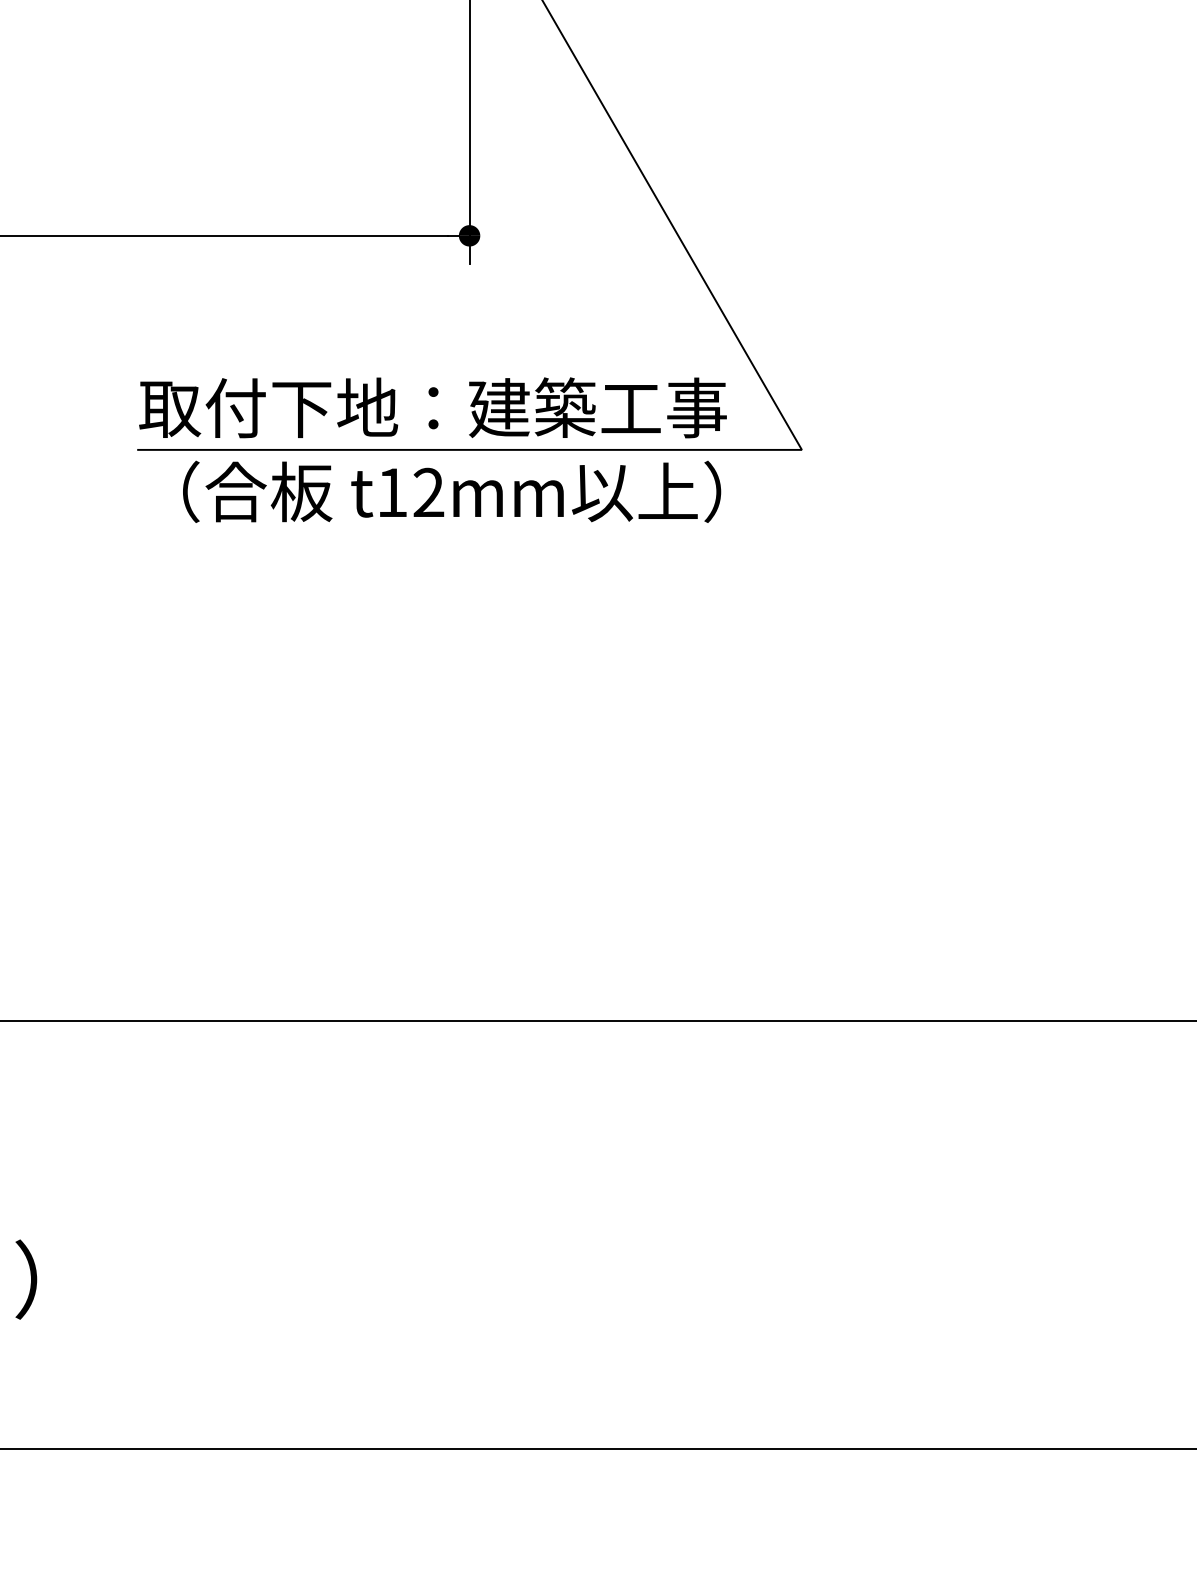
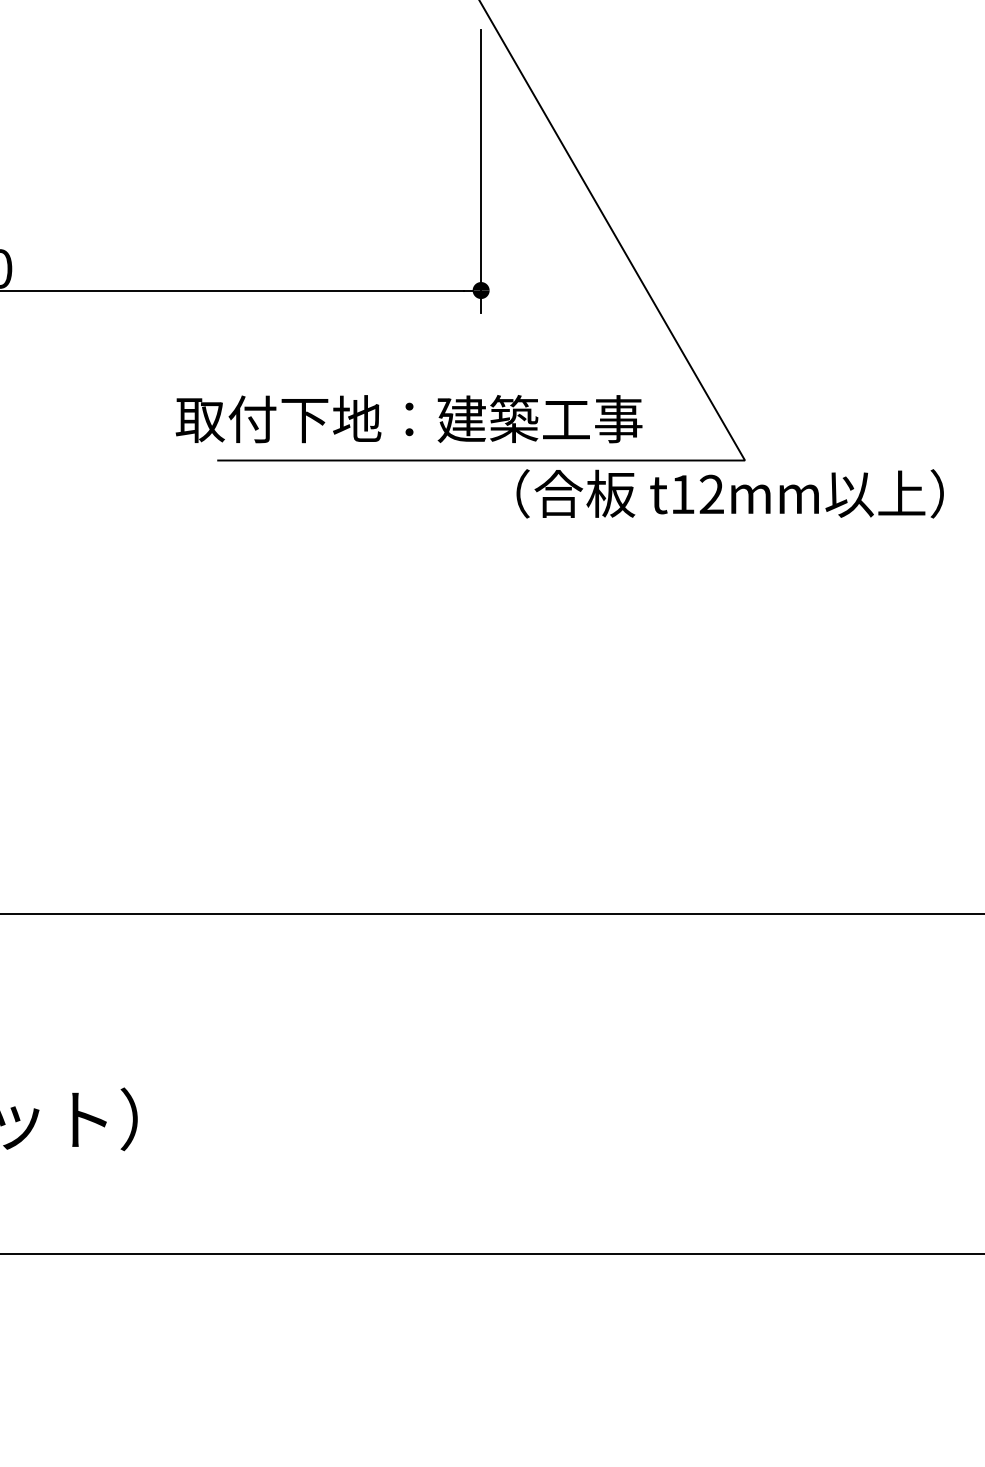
text: (432, 408) -> (408, 419), moved
text: (451, 491) -> (729, 493), moved

